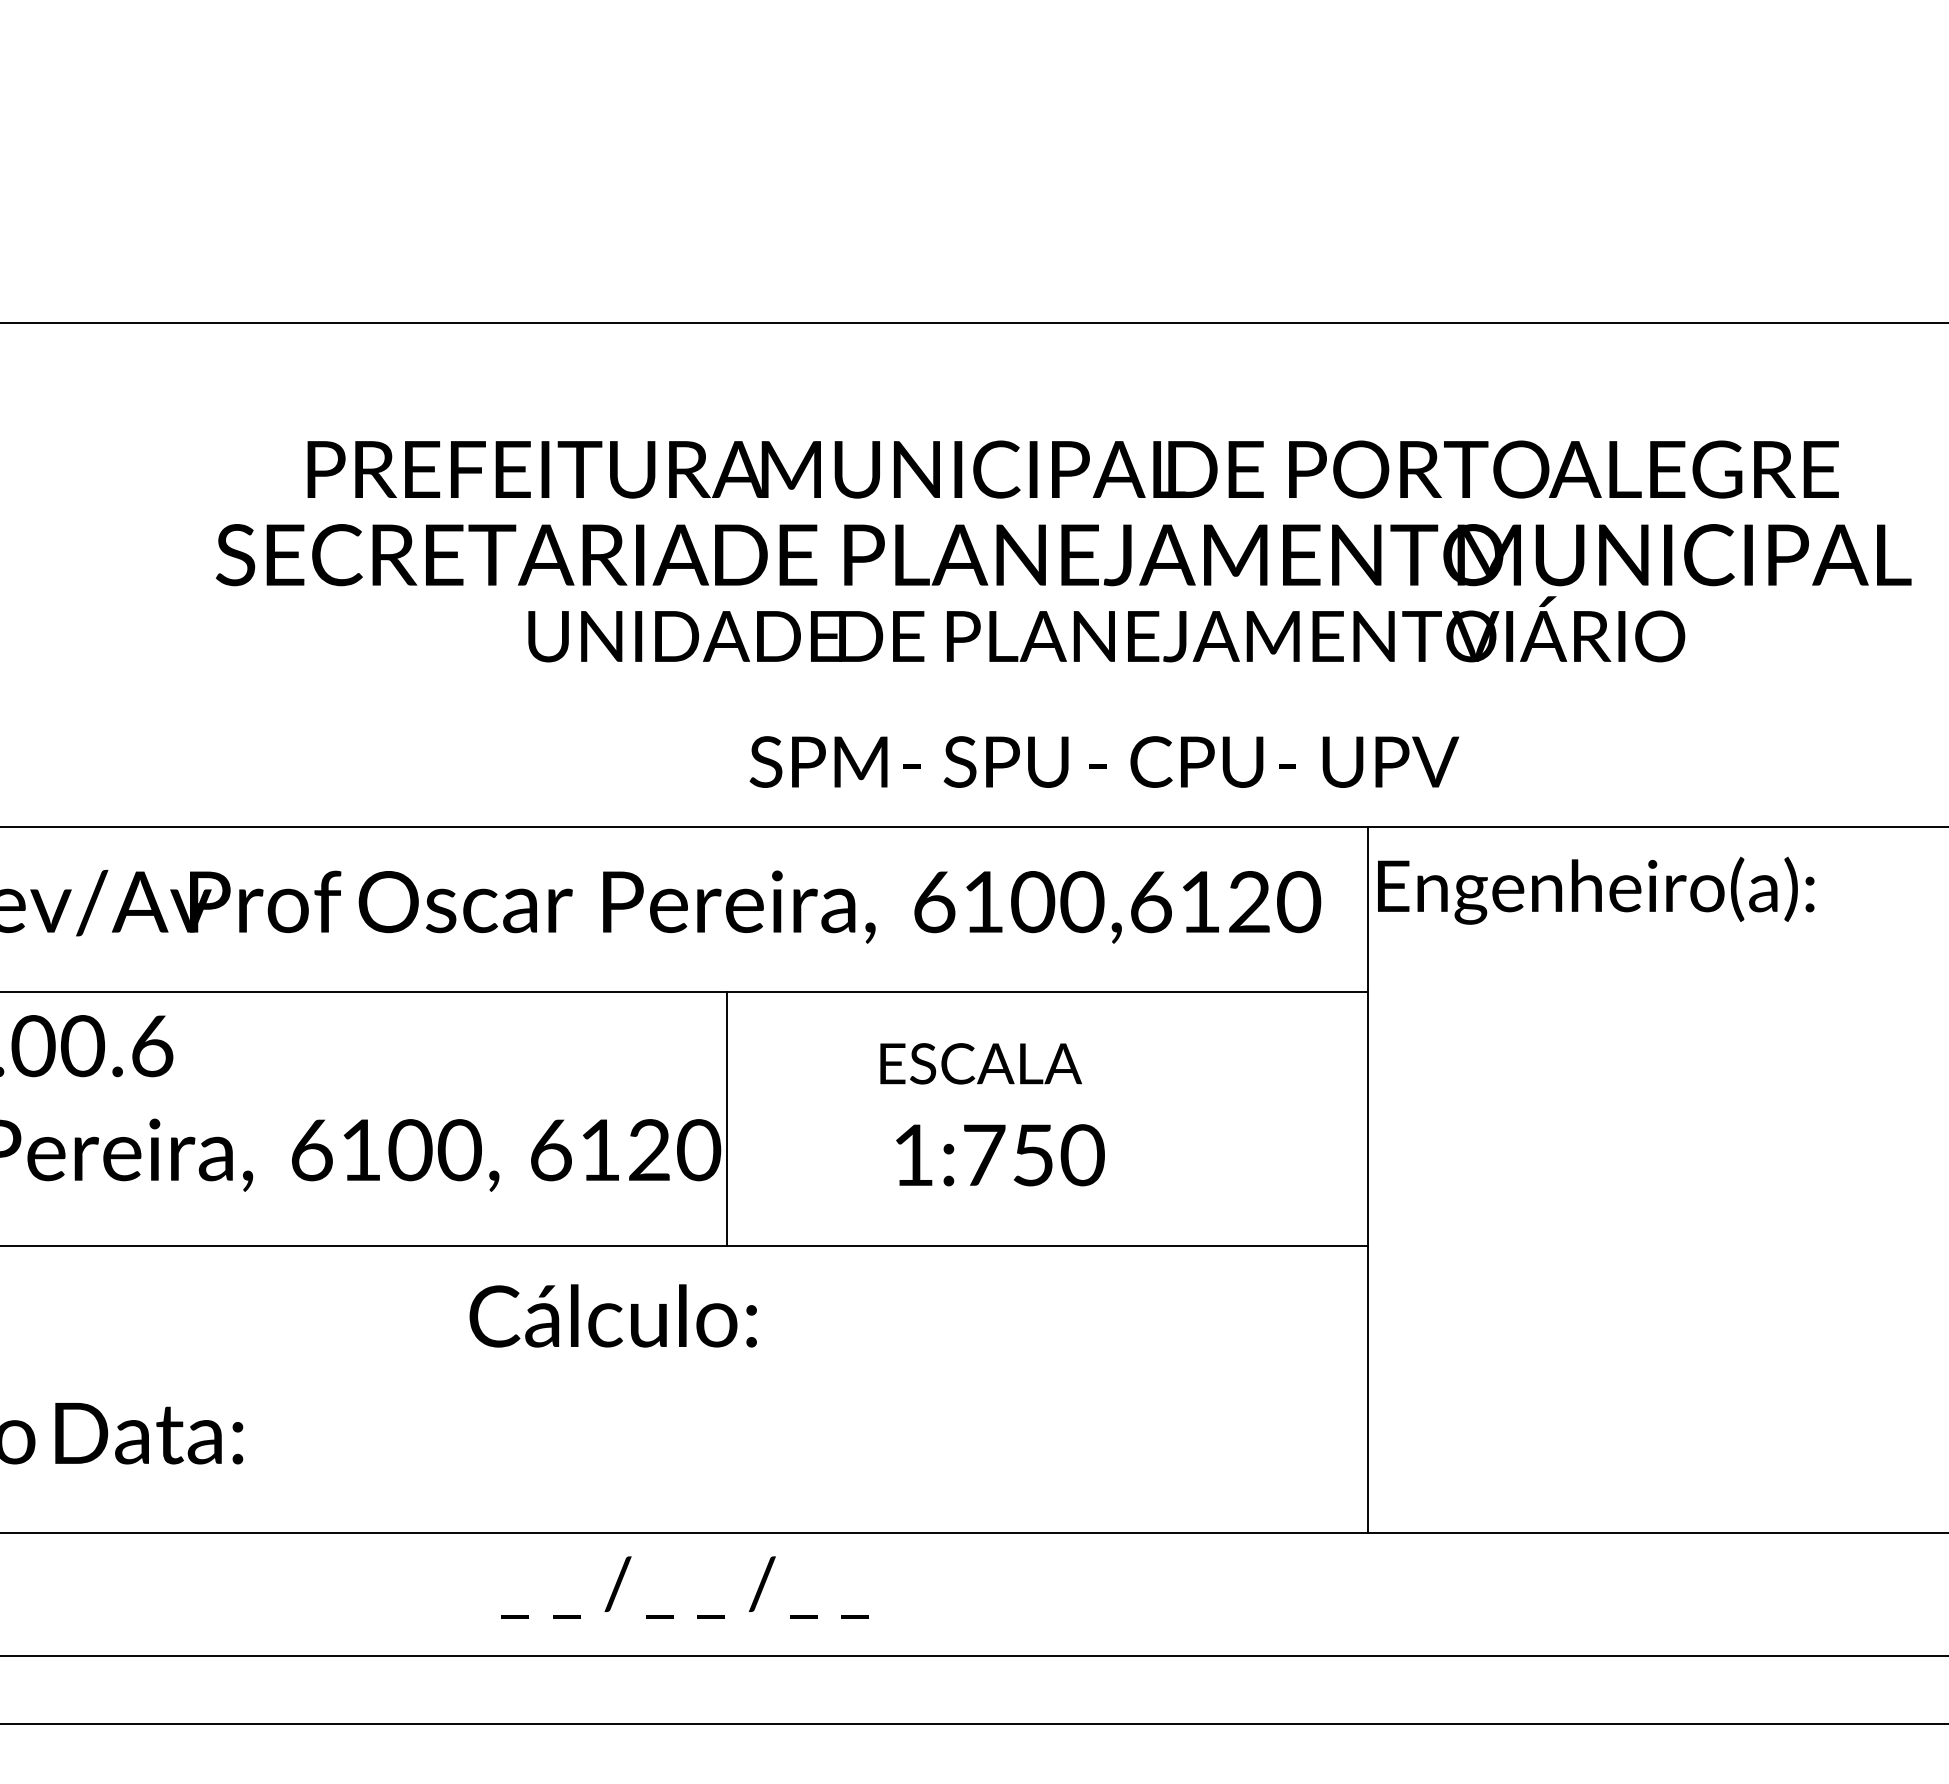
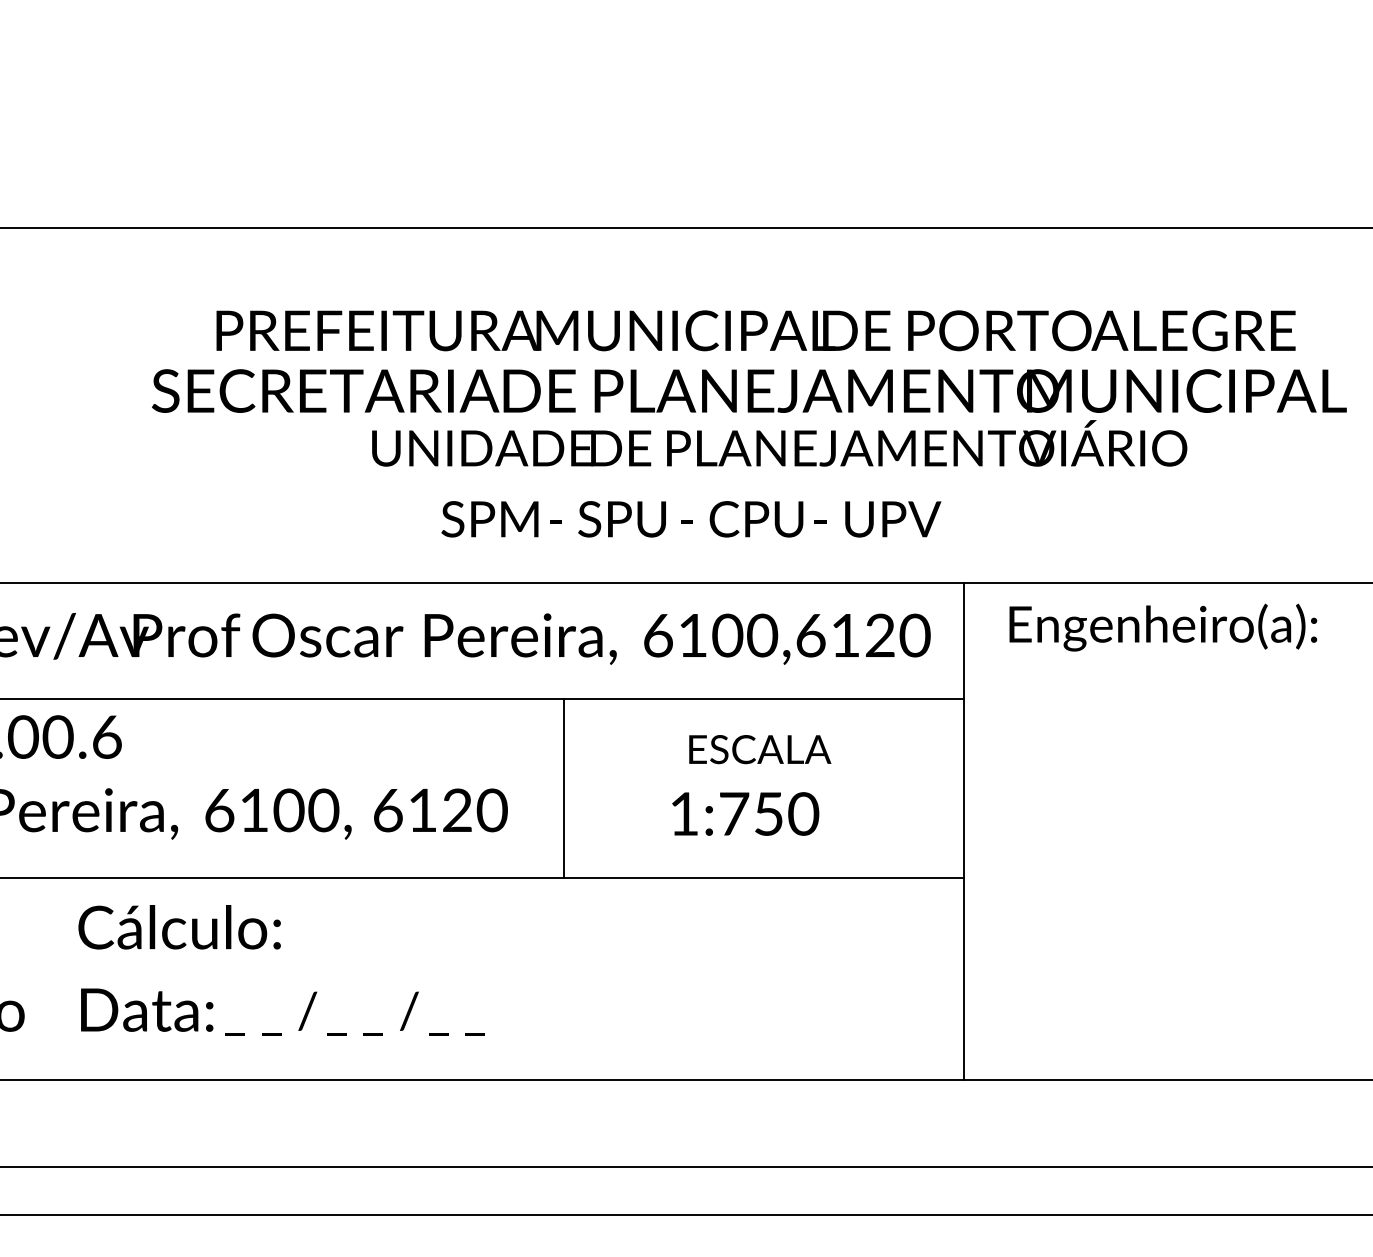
text: (1103, 761) -> (690, 518), moved
text: (1596, 890) -> (1163, 627), moved
text: (980, 1063) -> (759, 749), moved
line: (726, 1119) -> (563, 788), moved
text: (1000, 1155) -> (745, 814), moved
text: (612, 1315) -> (179, 926), moved
text: (149, 1433) -> (147, 1010), moved
text: (684, 1587) -> (354, 1013), moved

